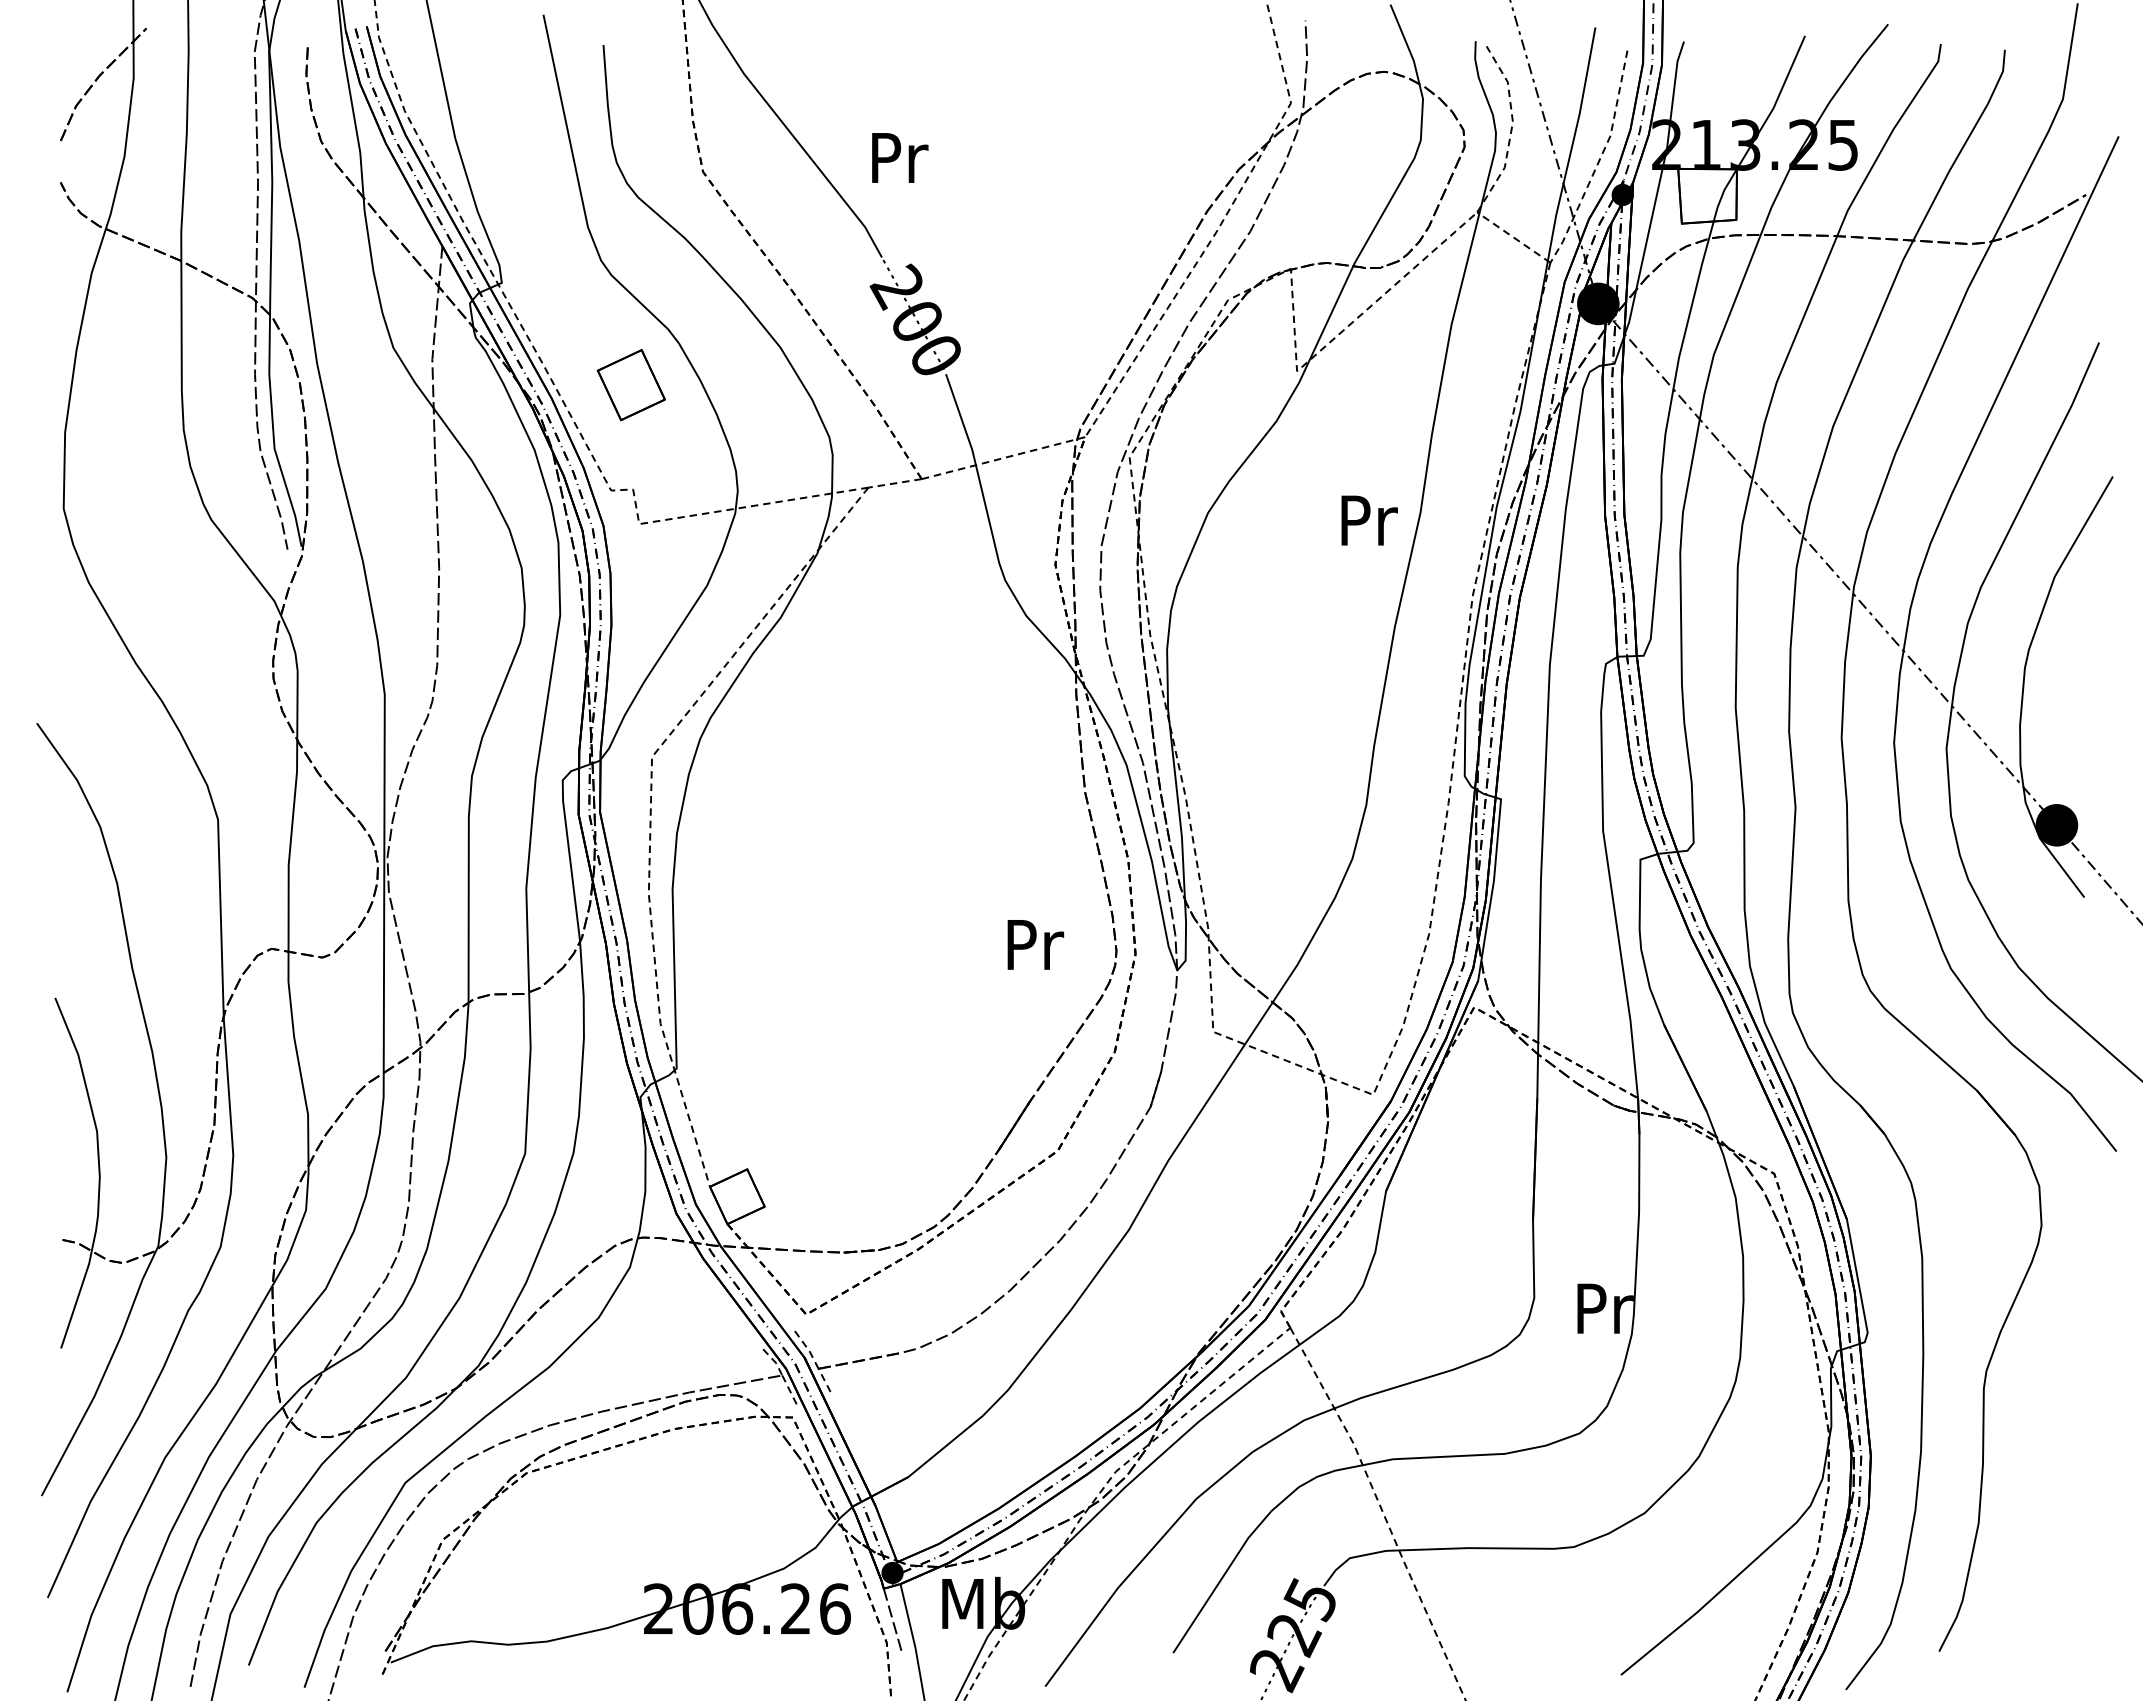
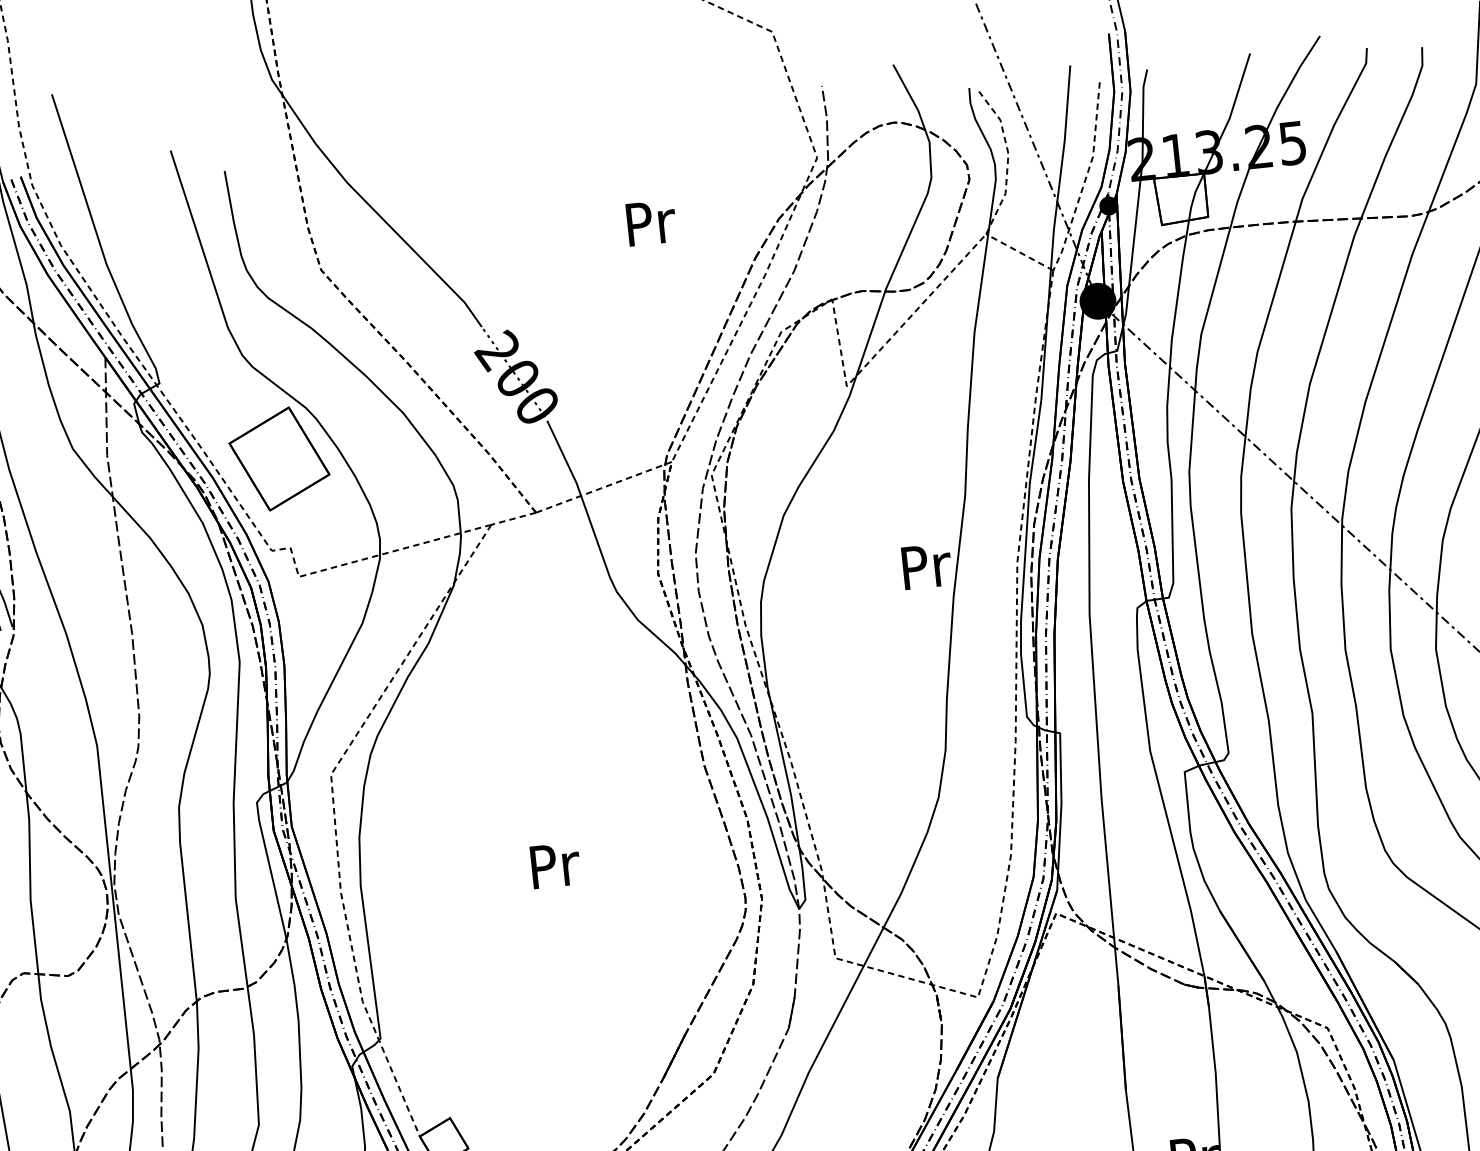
text: (900, 157) -> (651, 222), moved
part: (631, 384) -> (279, 458), size x1.67
text: (1369, 520) -> (926, 566), moved
text: (1035, 944) -> (555, 865), moved

